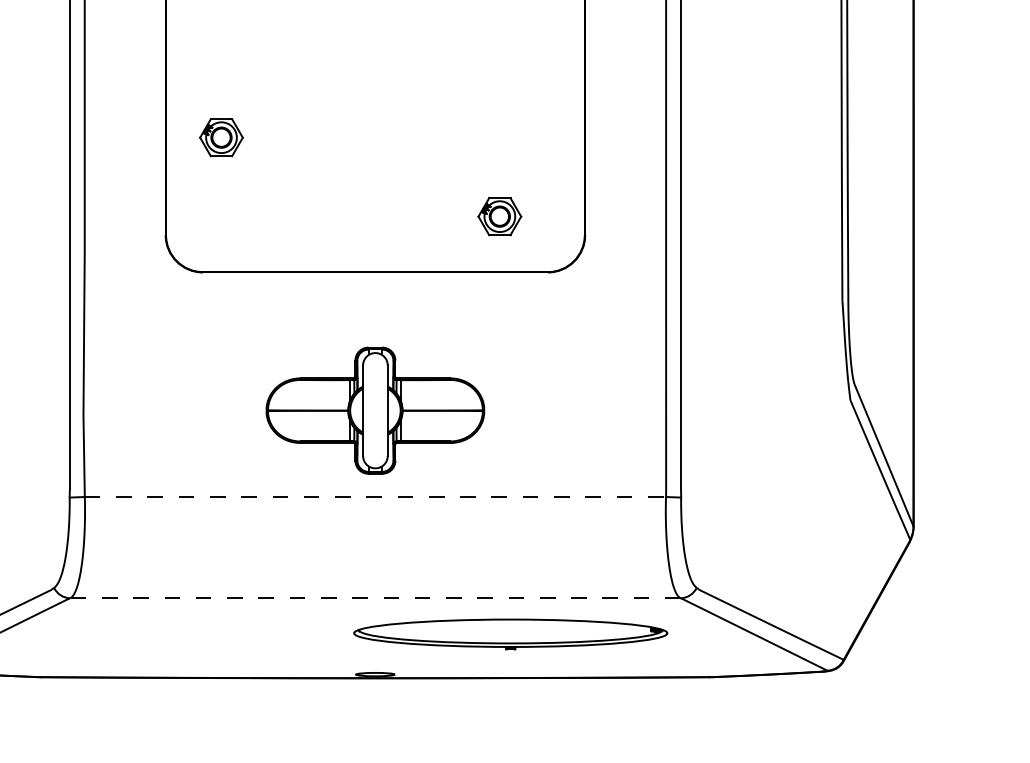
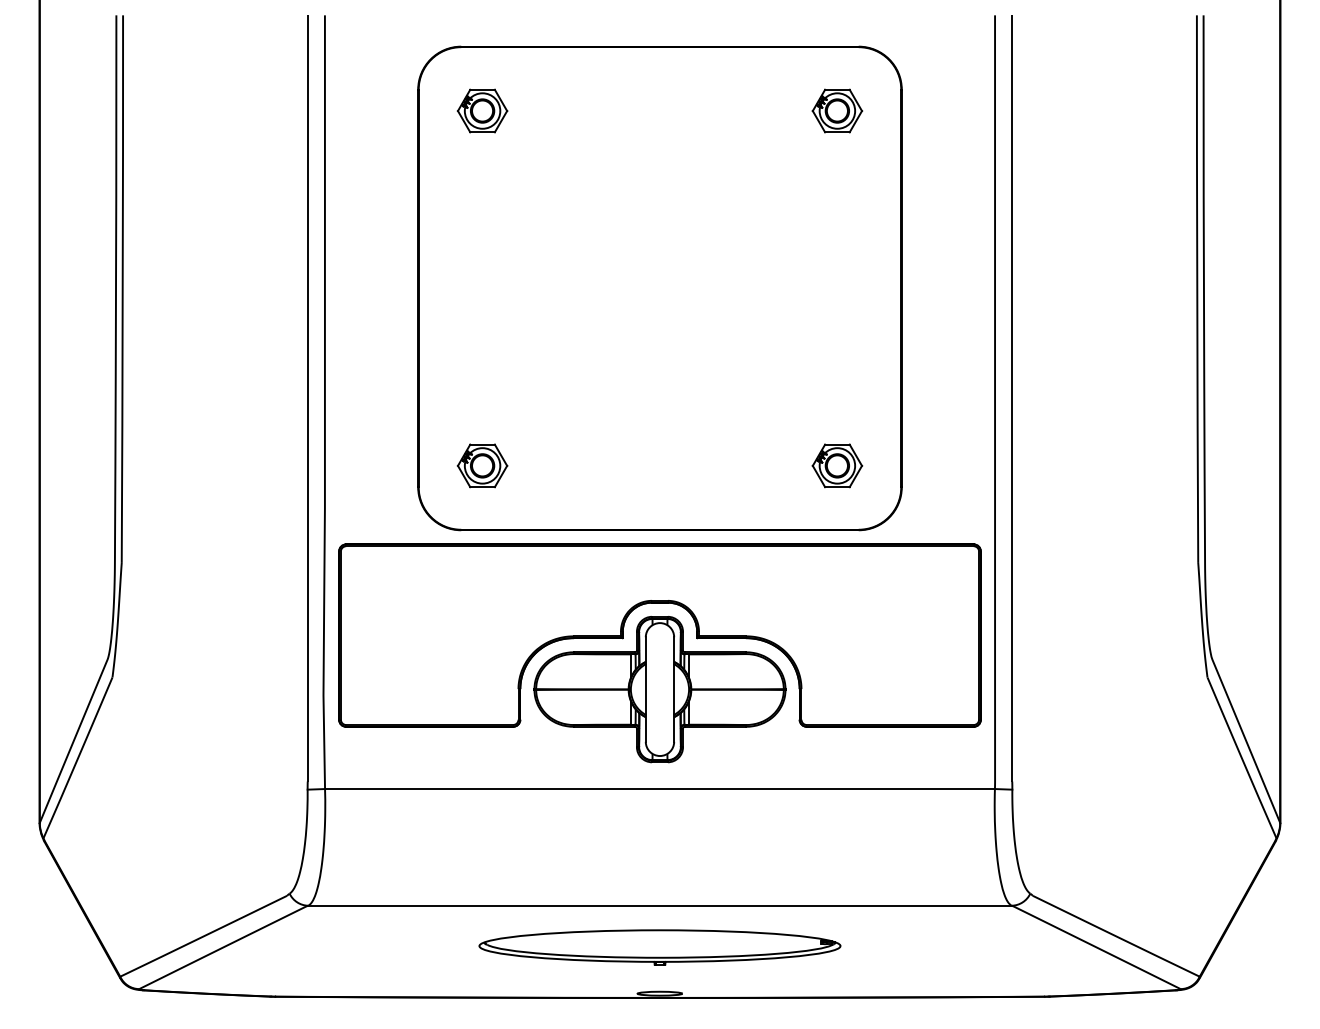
part: (221, 137) -> (482, 465), moved
part: (499, 216) -> (837, 465), moved
part: (375, 336) -> (659, 603), added
line: (375, 497) -> (659, 789), dashed -> solid
line: (375, 598) -> (660, 905), dashed -> solid
part: (510, 634) -> (659, 947), moved

